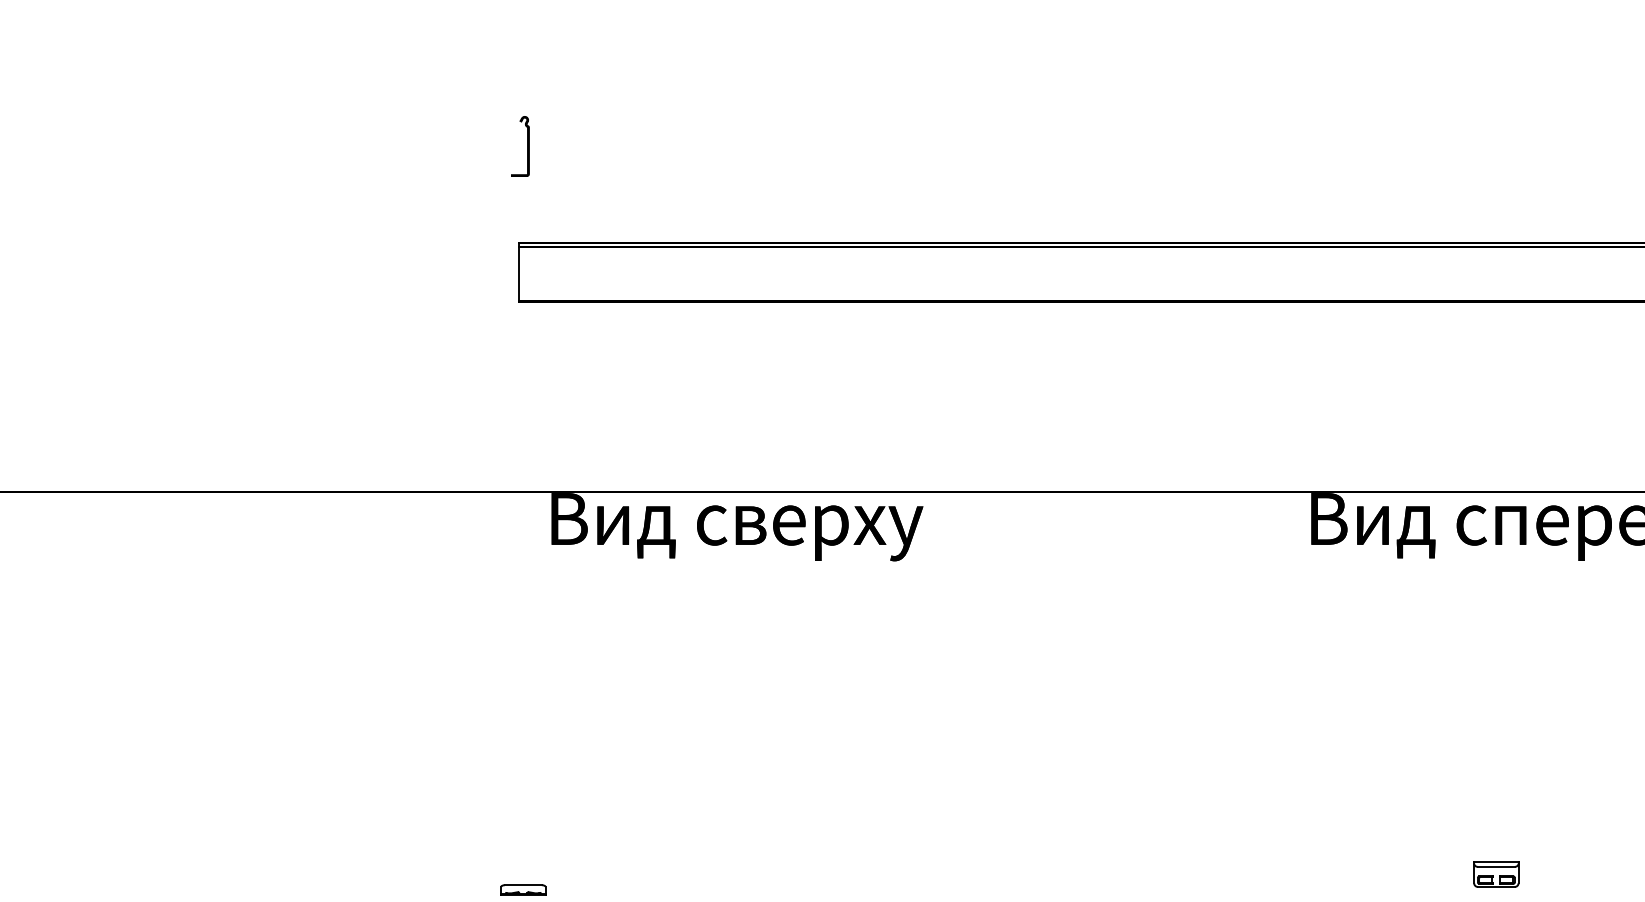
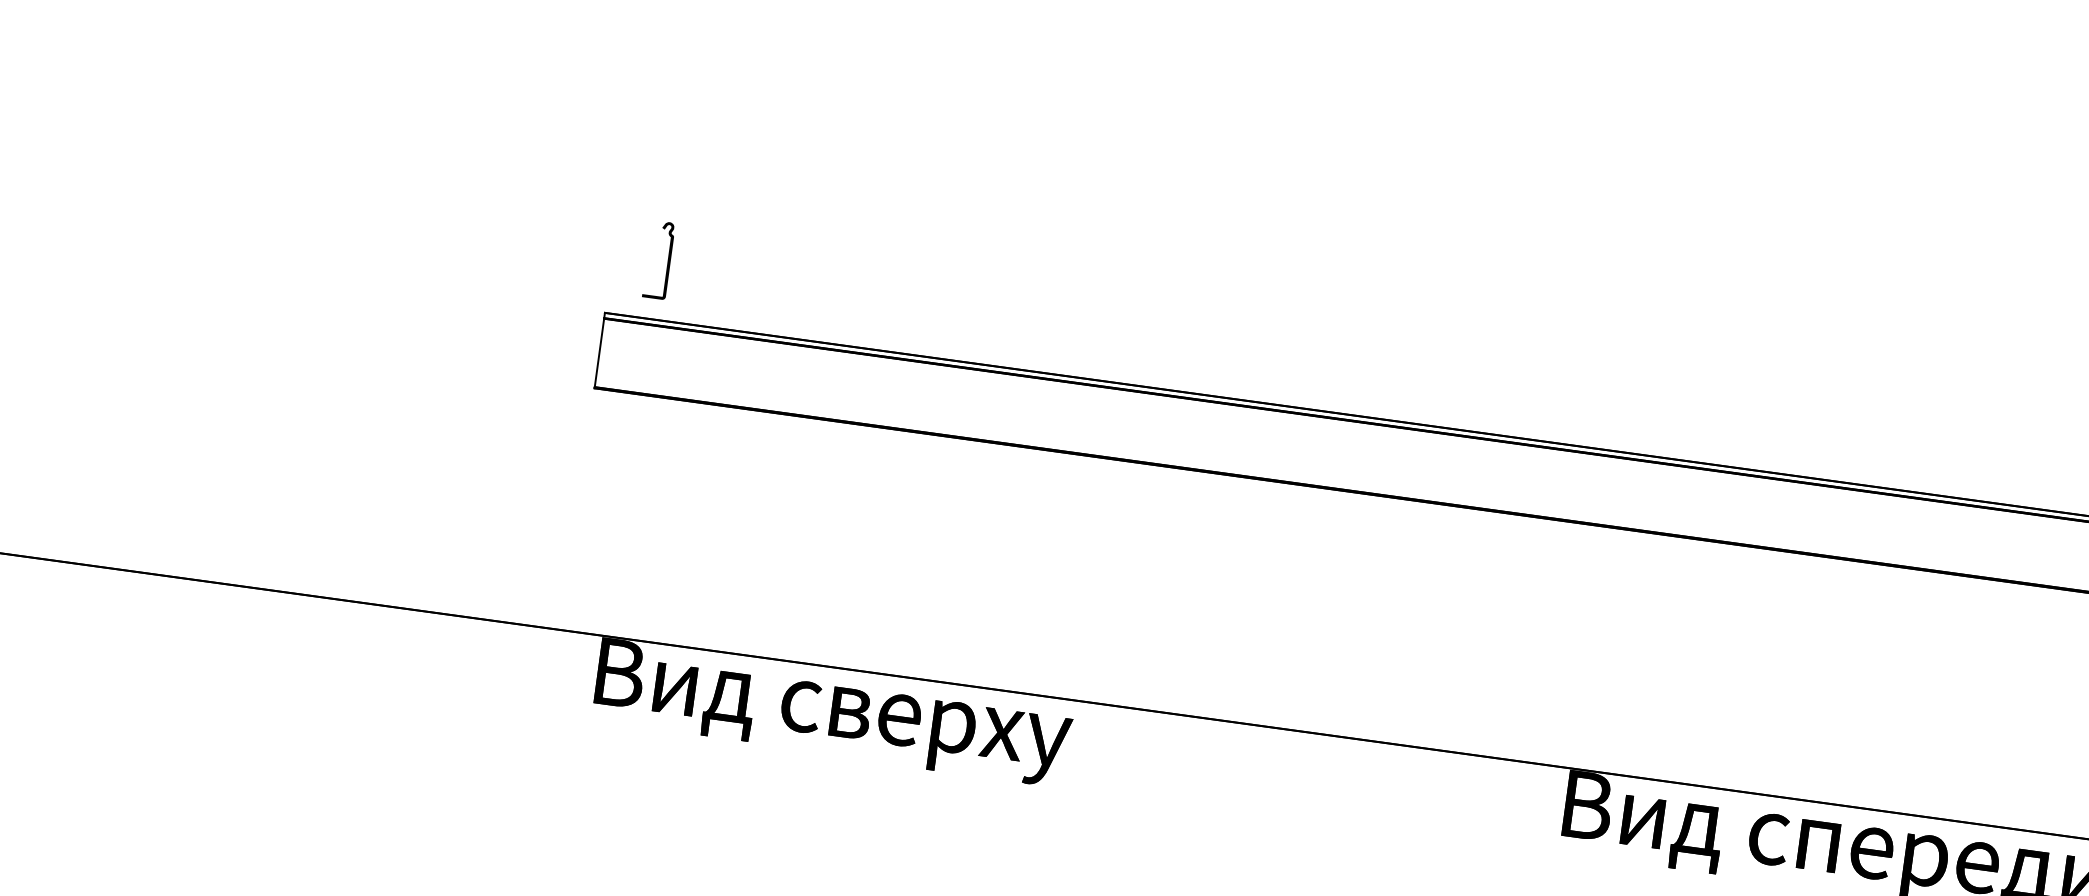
part: (527, 146) -> (667, 261), moved

